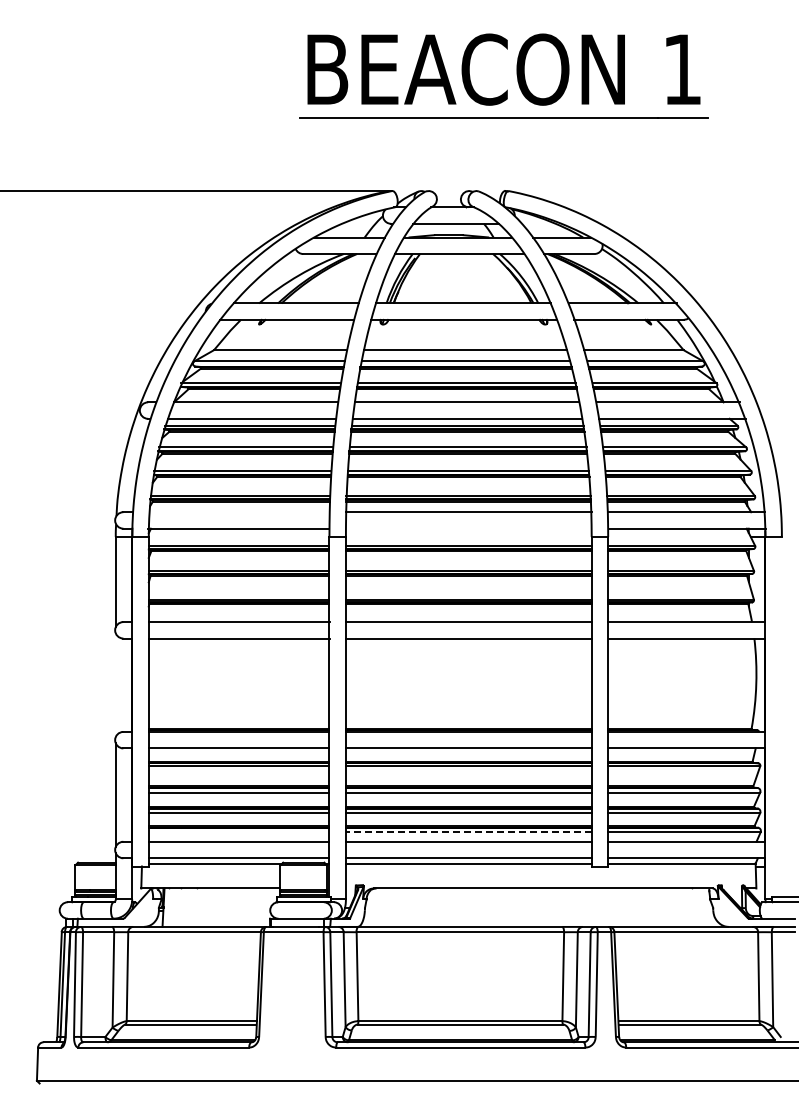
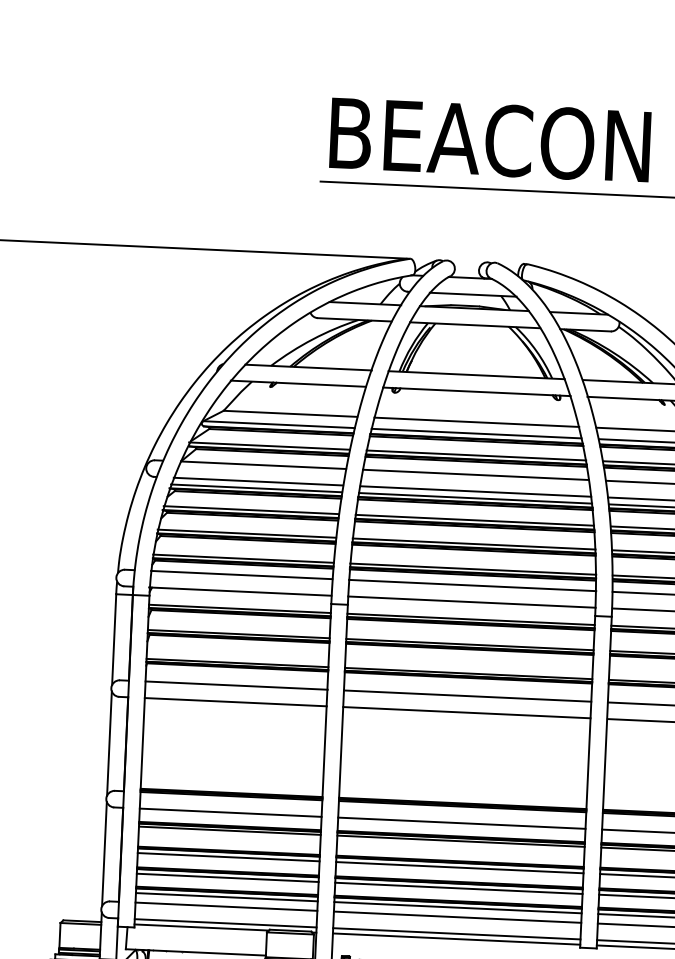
line: (239, 512) -> (241, 575), added
line: (468, 528) -> (471, 601), added
line: (115, 684) -> (109, 742), added
line: (238, 832) -> (226, 897), added
line: (468, 832) -> (457, 907), dashed -> solid

